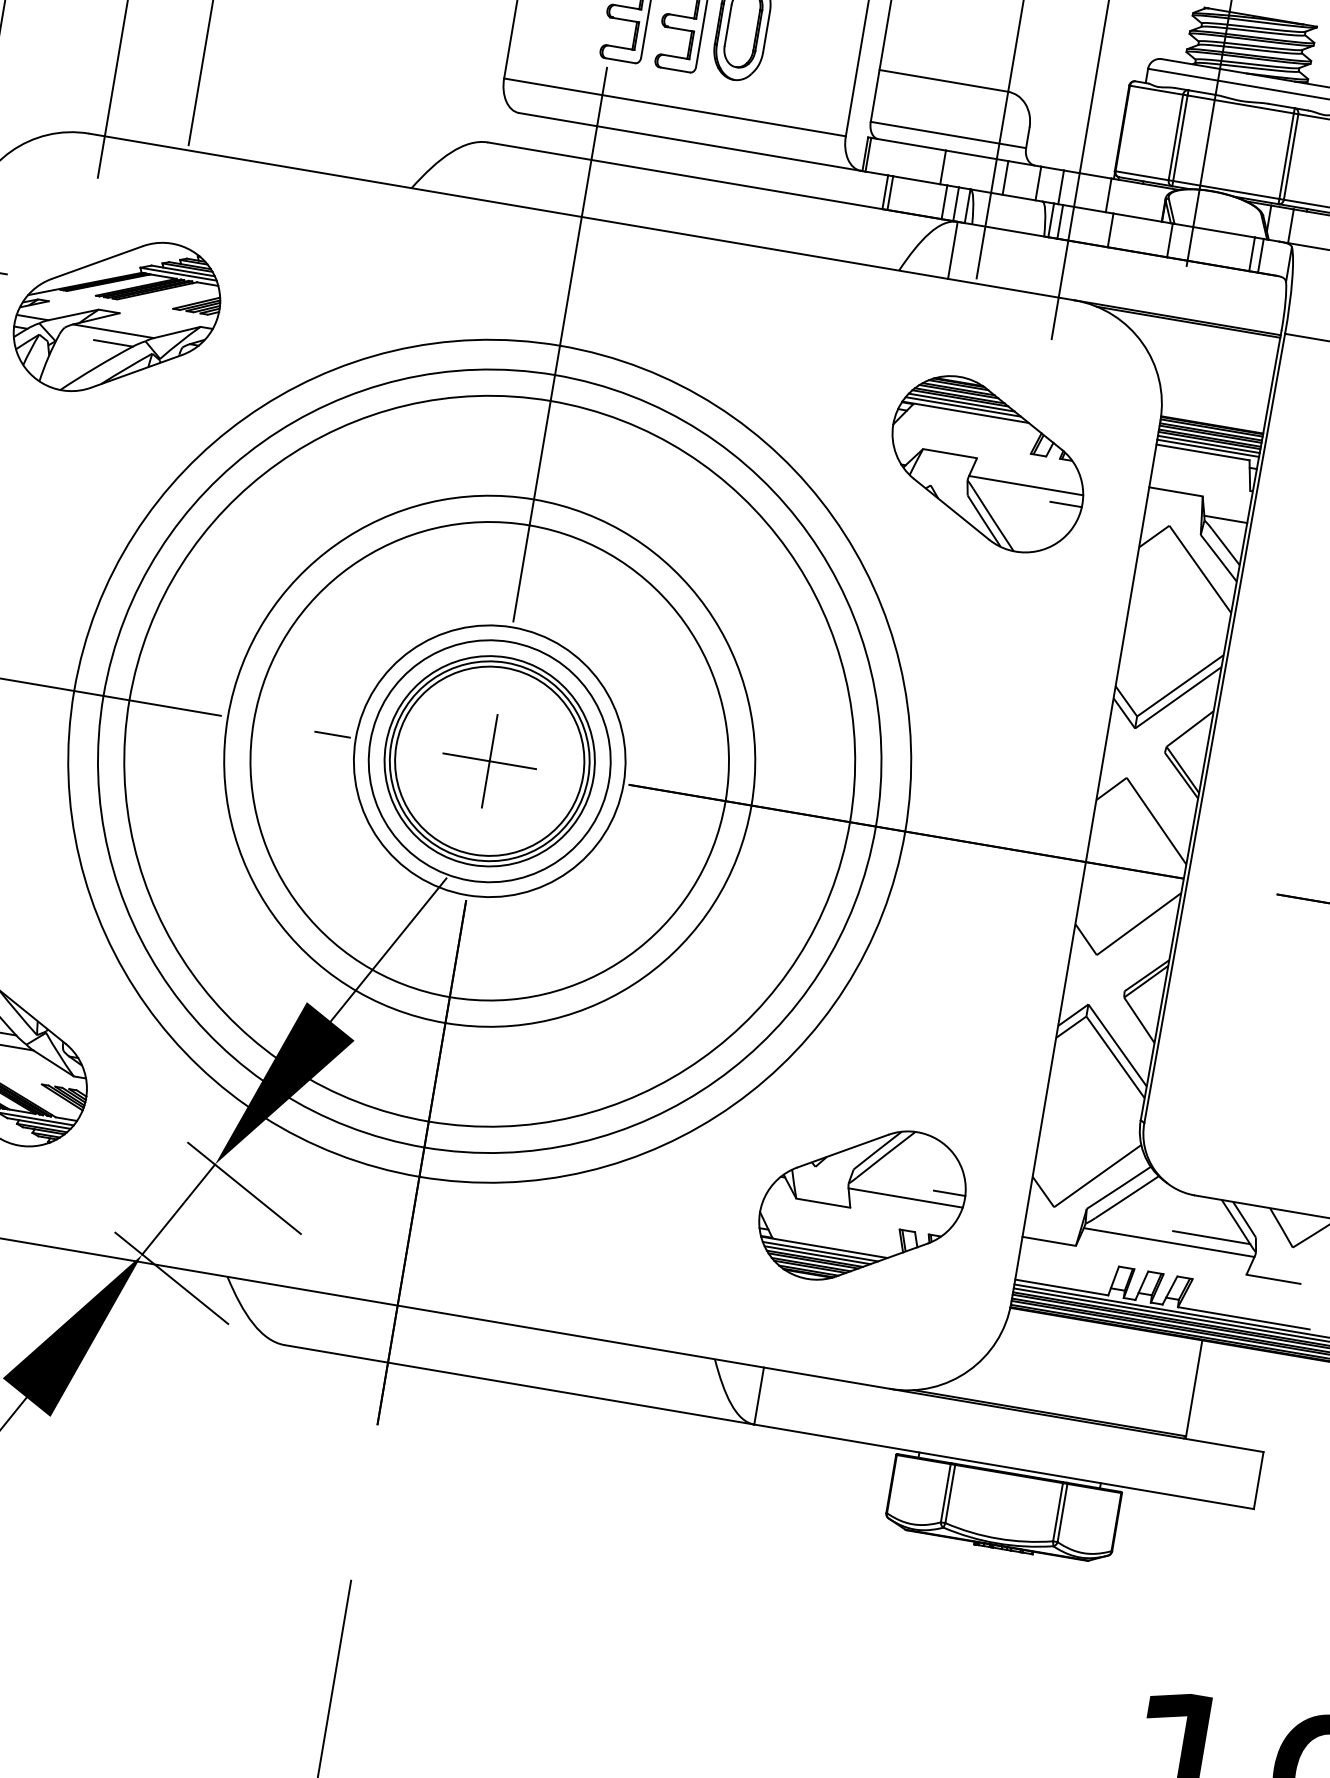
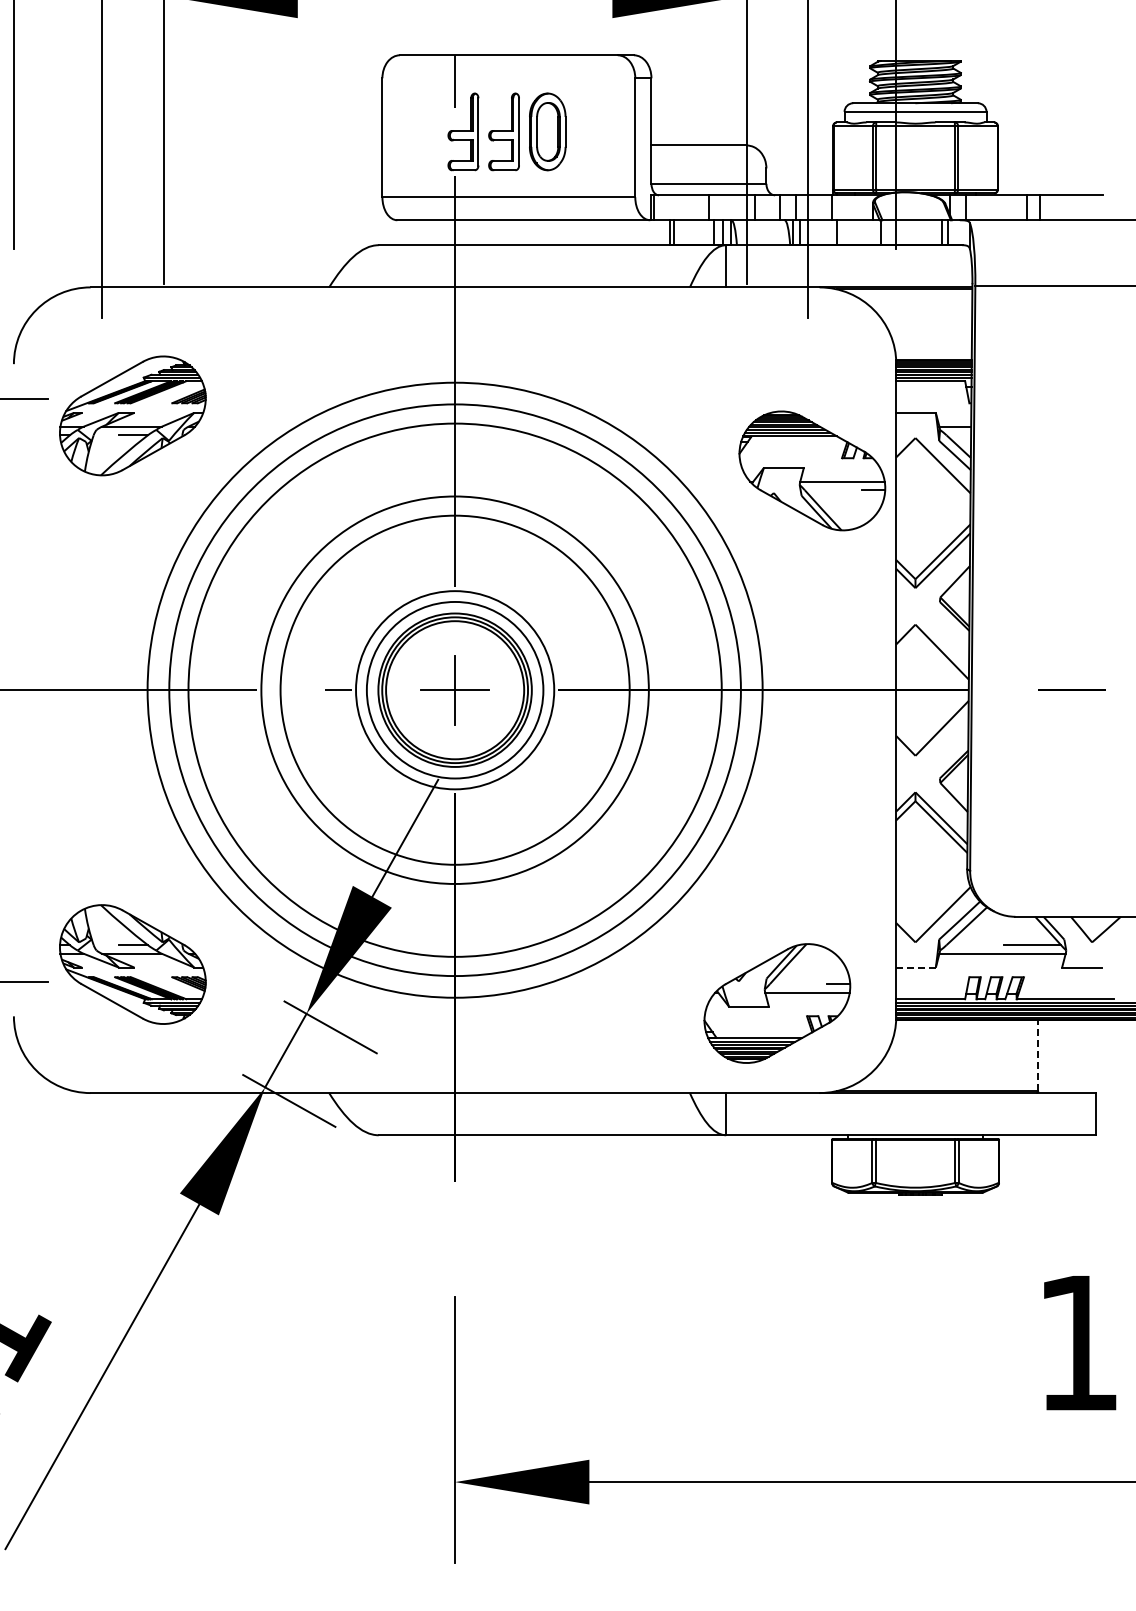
part: (988, 463) -> (812, 470), moved
part: (862, 1205) -> (777, 1003), moved
line: (1049, 1241) -> (916, 967), solid -> dashed
line: (1194, 1388) -> (1038, 1055), solid -> dashed

